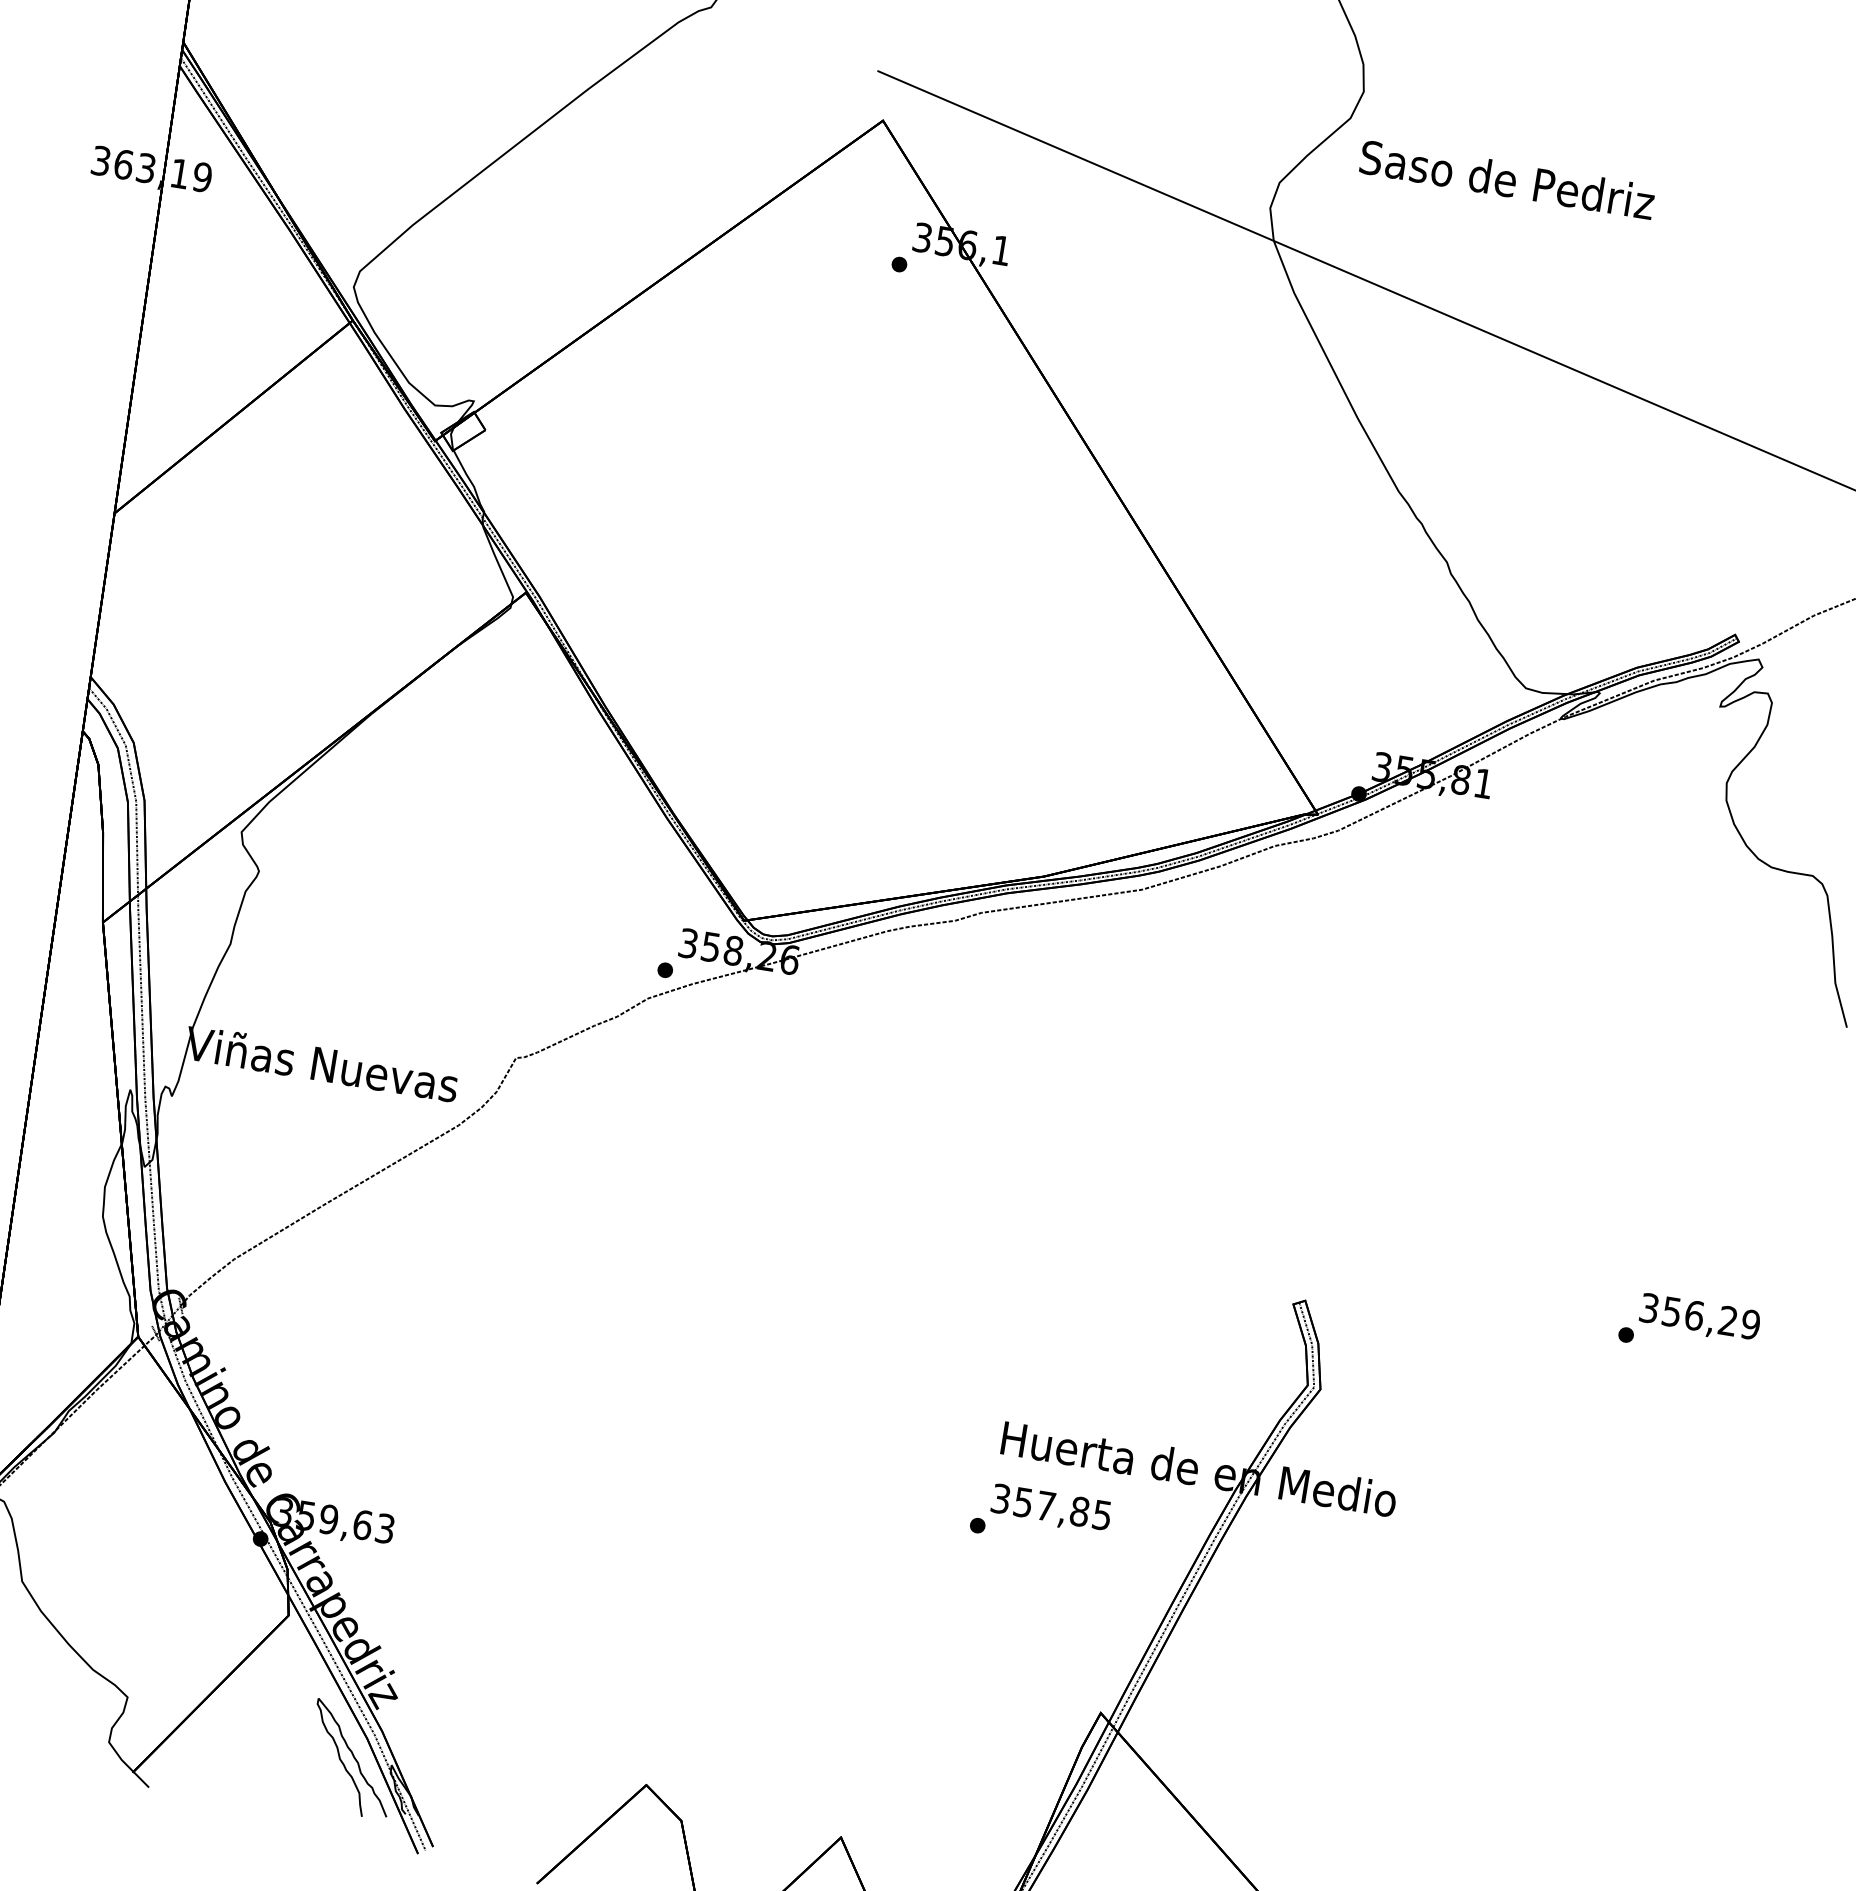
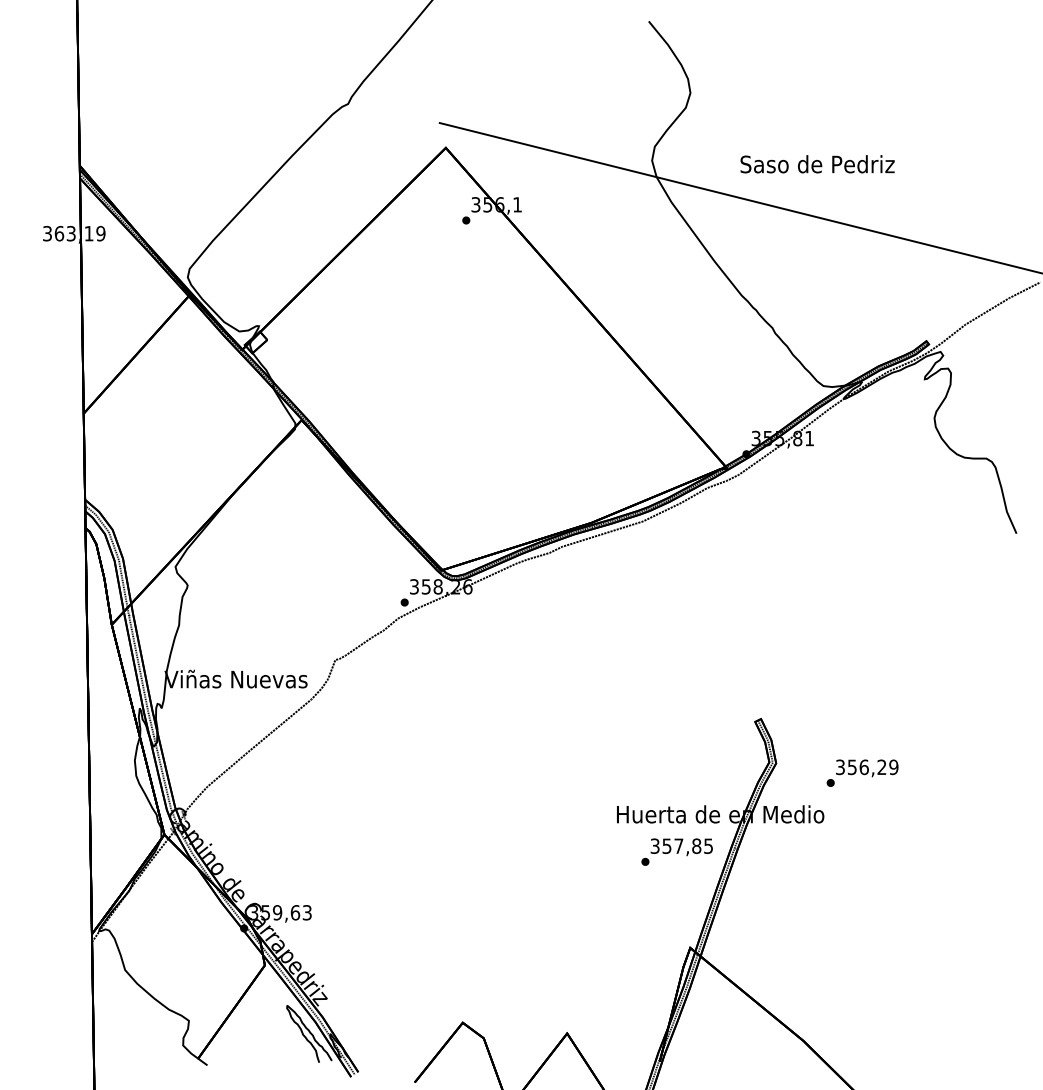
text: (1507, 180) -> (817, 164), moved
text: (1689, 1324) -> (862, 772), moved
text: (1039, 1515) -> (676, 851), moved

